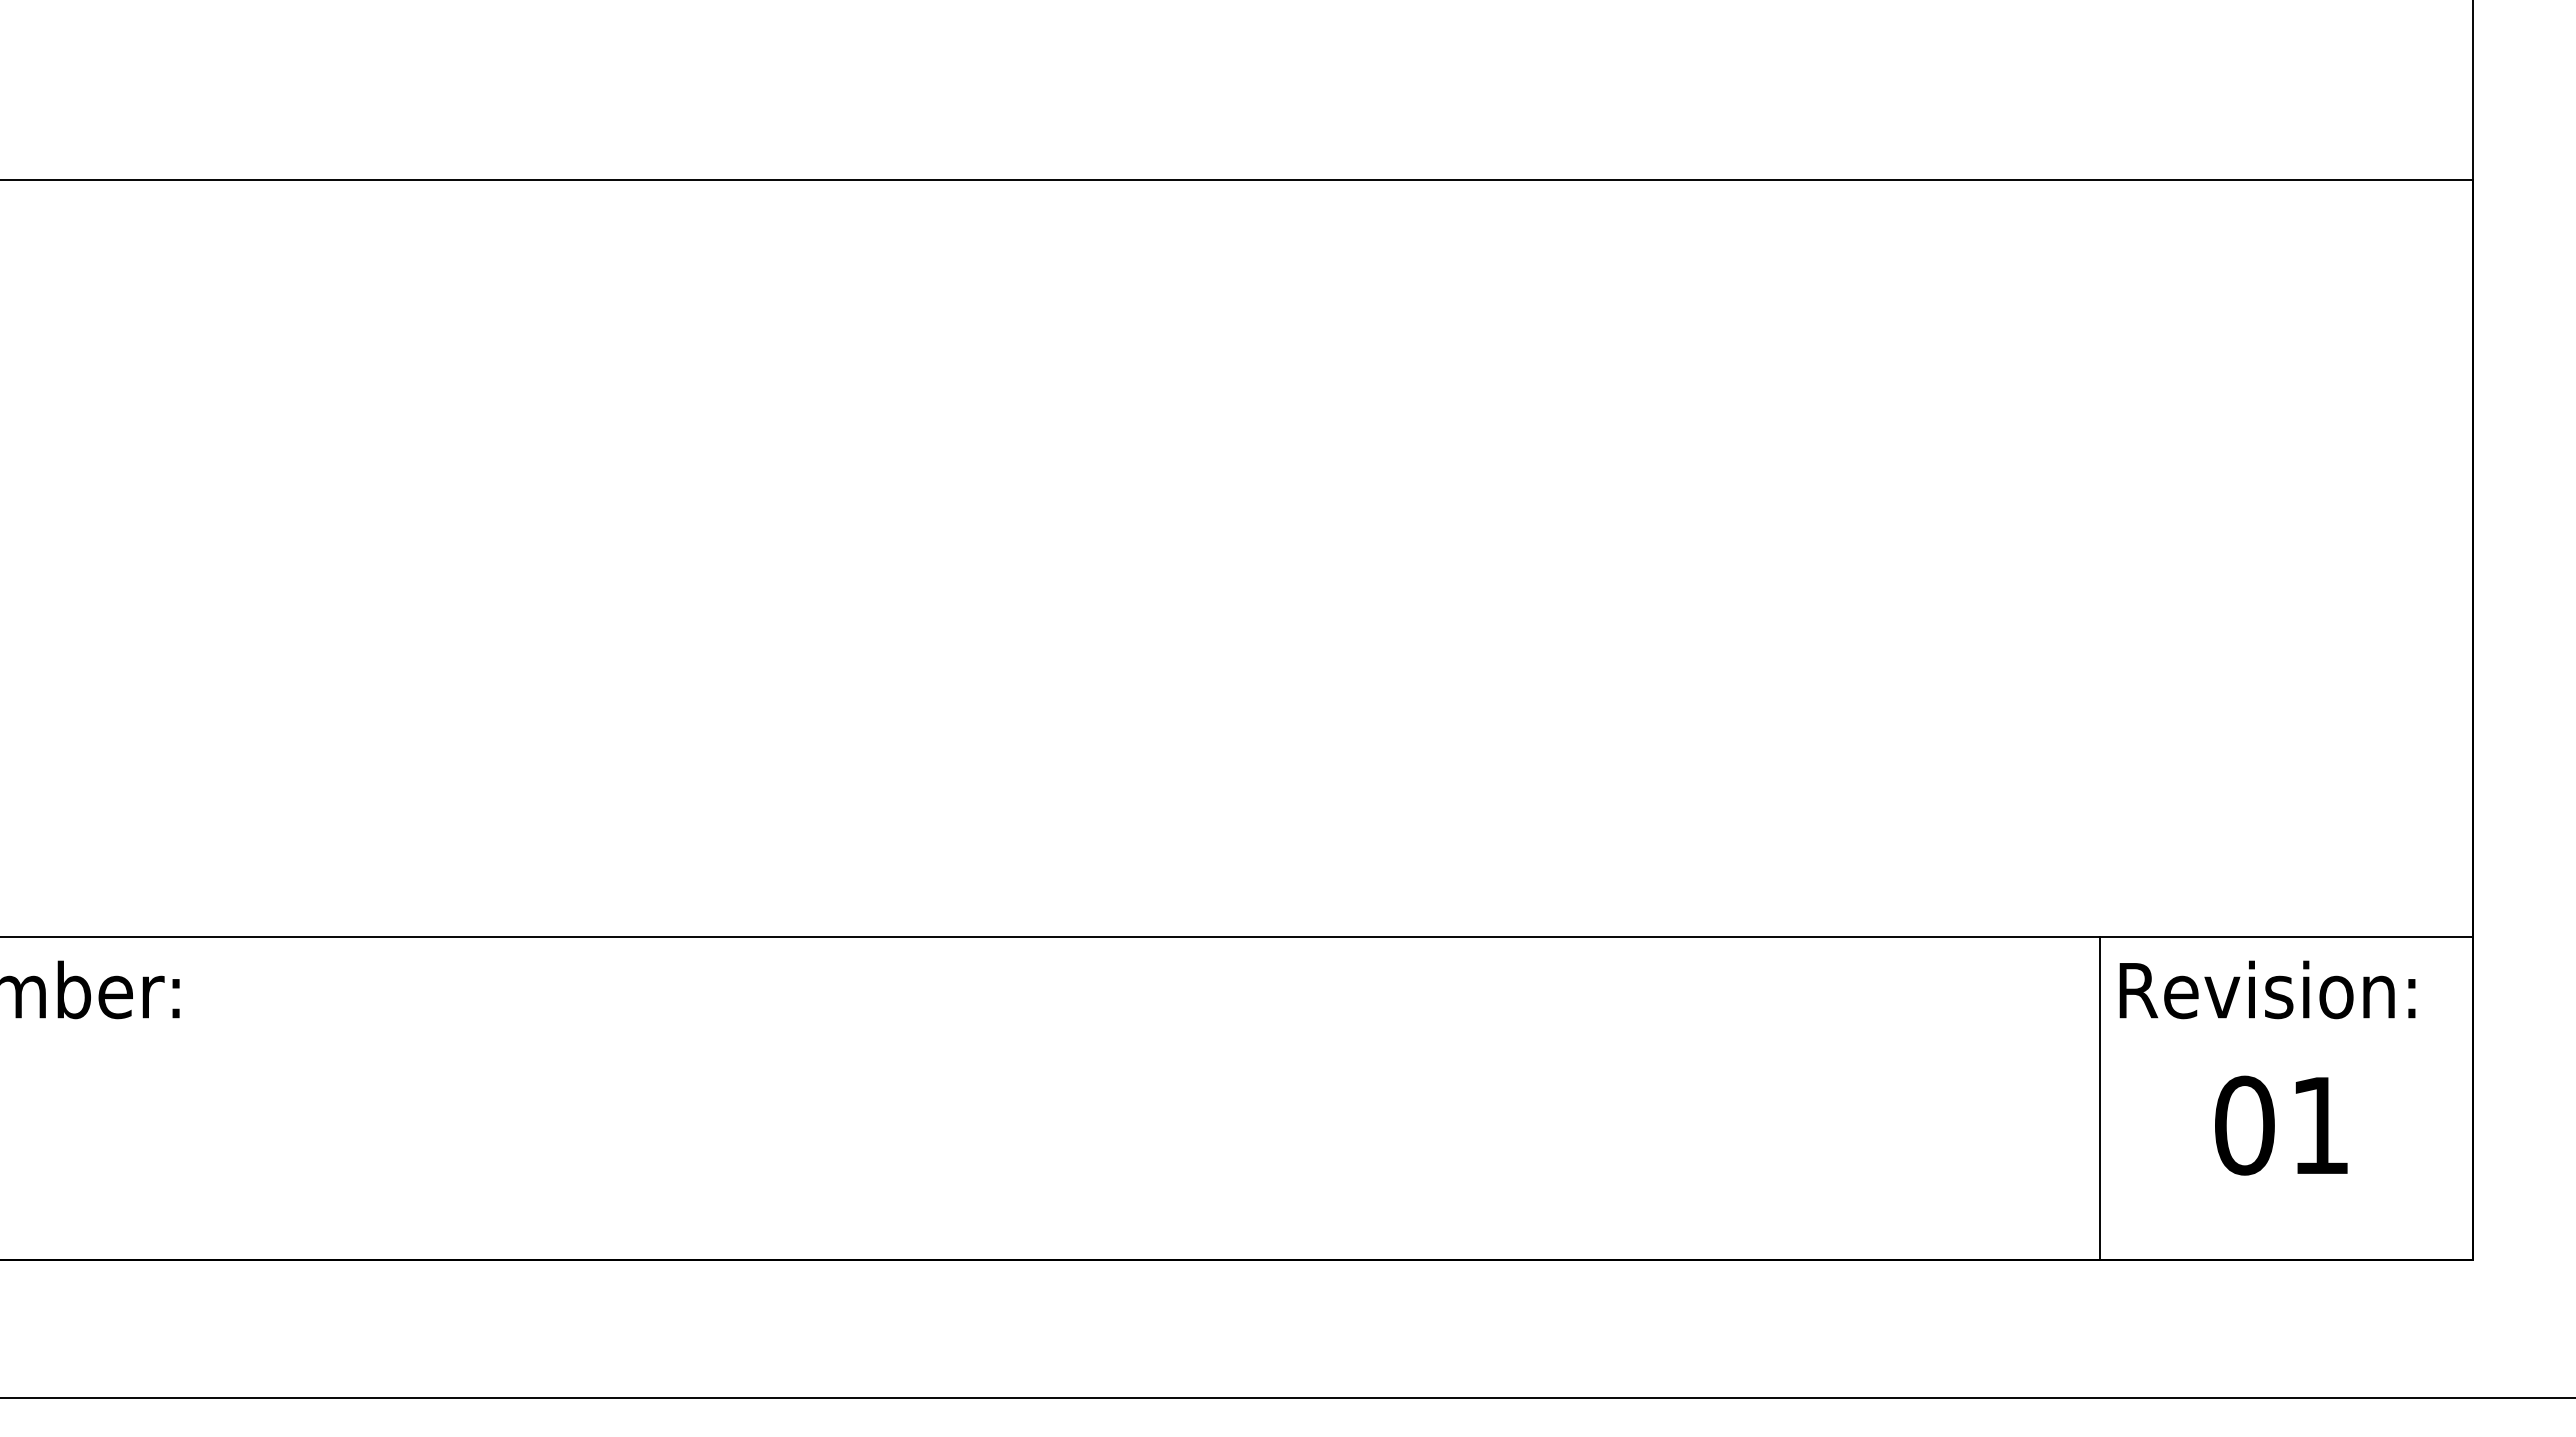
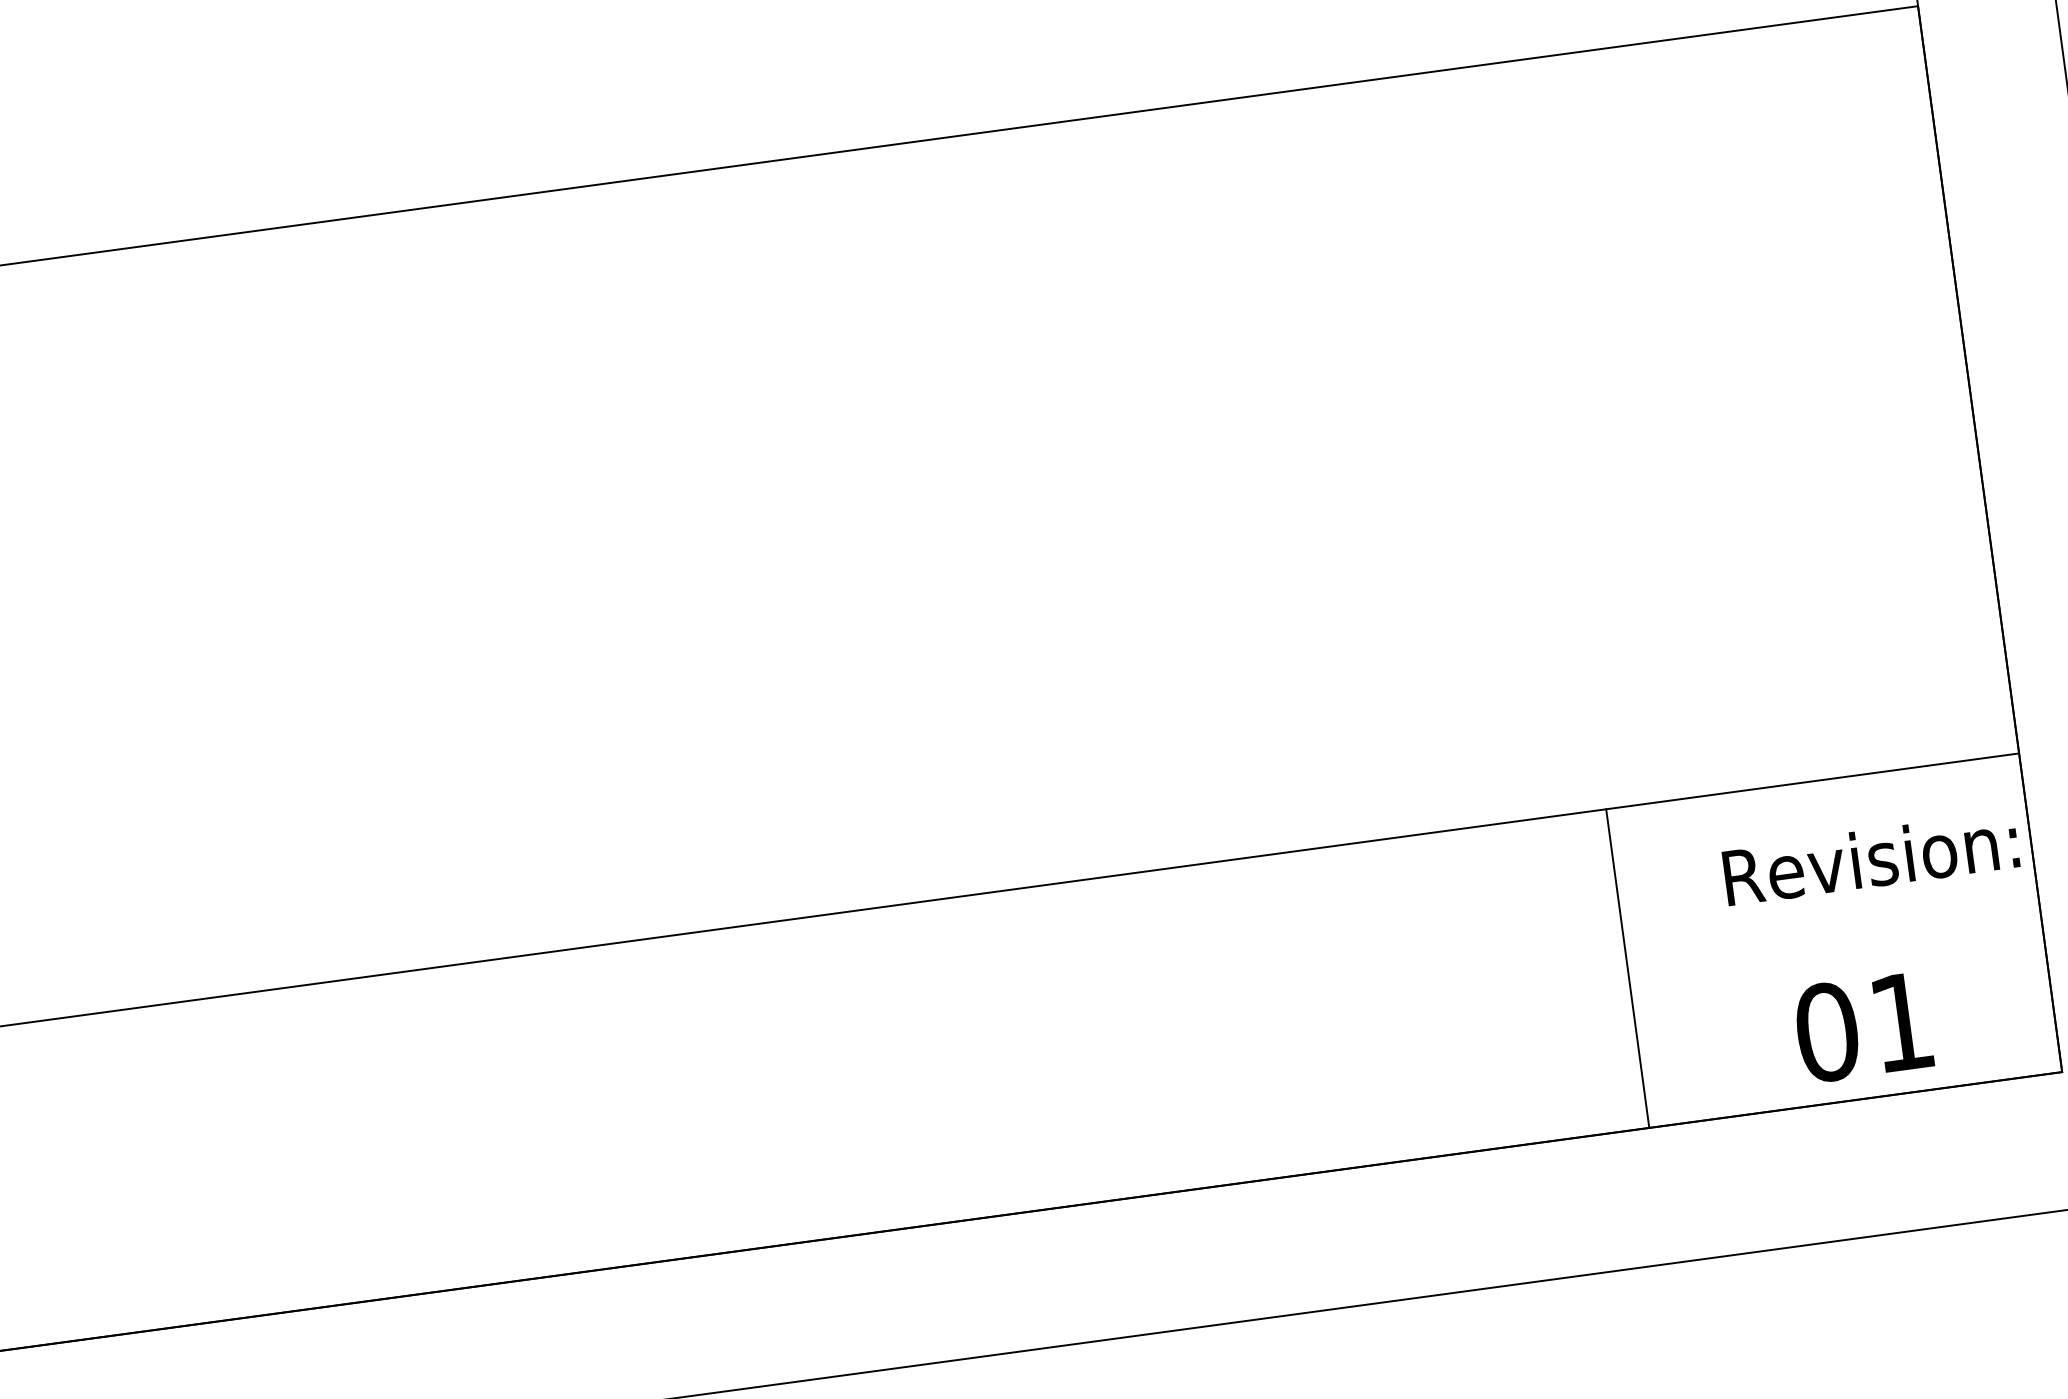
text: (2267, 989) -> (1870, 858), moved
line: (2099, 1098) -> (1627, 968), moved
text: (2281, 1125) -> (1863, 1027), moved

